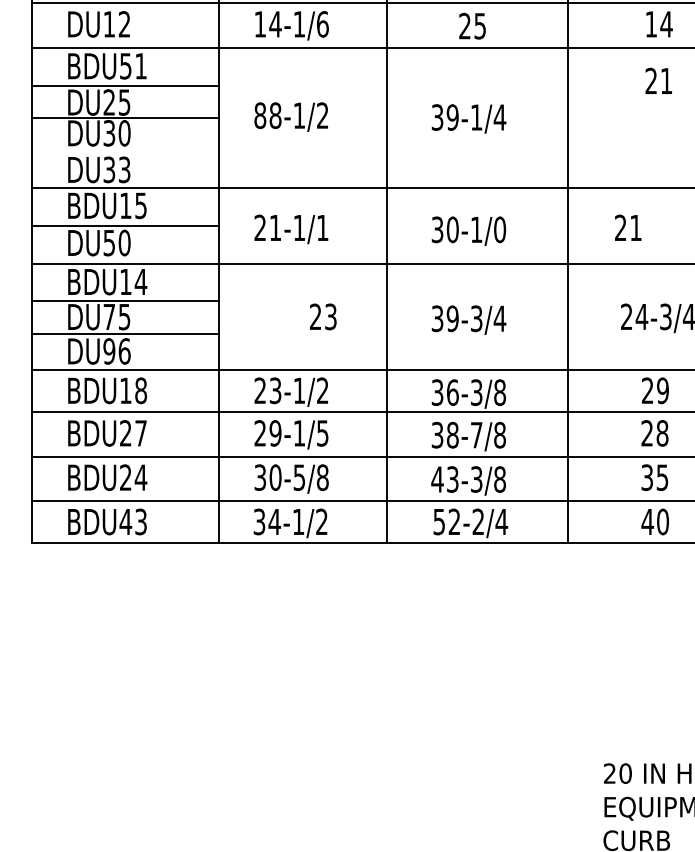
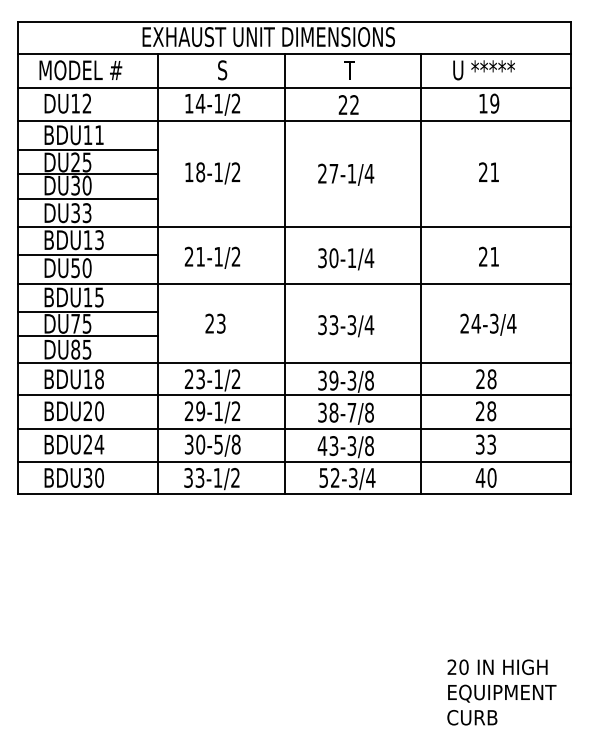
text: (321, 24) -> (235, 103), 14-1/6 -> 14-1/2
text: (666, 24) -> (494, 103), 14 -> 19
text: (480, 26) -> (354, 105), 25 -> 22
text: (125, 66) -> (87, 135), BDU51 -> BDU11
text: (658, 79) -> (488, 171), moved
text: (259, 115) -> (188, 172), 88-1/2 -> 18-1/2
text: (445, 117) -> (328, 173), 39-1/4 -> 27-1/4
line: (125, 151) -> (87, 199), added
text: (141, 204) -> (99, 239), BDU15 -> BDU13
text: (321, 227) -> (235, 256), 21-1/1 -> 21-1/2
text: (627, 227) -> (488, 256), moved
text: (500, 230) -> (369, 258), 30-1/0 -> 30-1/4
text: (141, 282) -> (99, 297), BDU14 -> BDU15
text: (323, 316) -> (215, 323), moved
text: (452, 317) -> (333, 324), 39-3/4 -> 33-3/4
text: (117, 351) -> (81, 349), DU96 -> DU85
text: (662, 391) -> (491, 379), 29 -> 28
text: (452, 392) -> (333, 380), 36-3/8 -> 39-3/8
text: (141, 433) -> (99, 411), BDU27 -> BDU20
text: (321, 433) -> (235, 411), 29-1/5 -> 29-1/2
text: (662, 476) -> (491, 443), 35 -> 33
text: (133, 521) -> (93, 477), BDU43 -> BDU30
text: (274, 521) -> (199, 477), 34-1/2 -> 33-1/2
text: (478, 521) -> (353, 477), 52-2/4 -> 52-3/4

